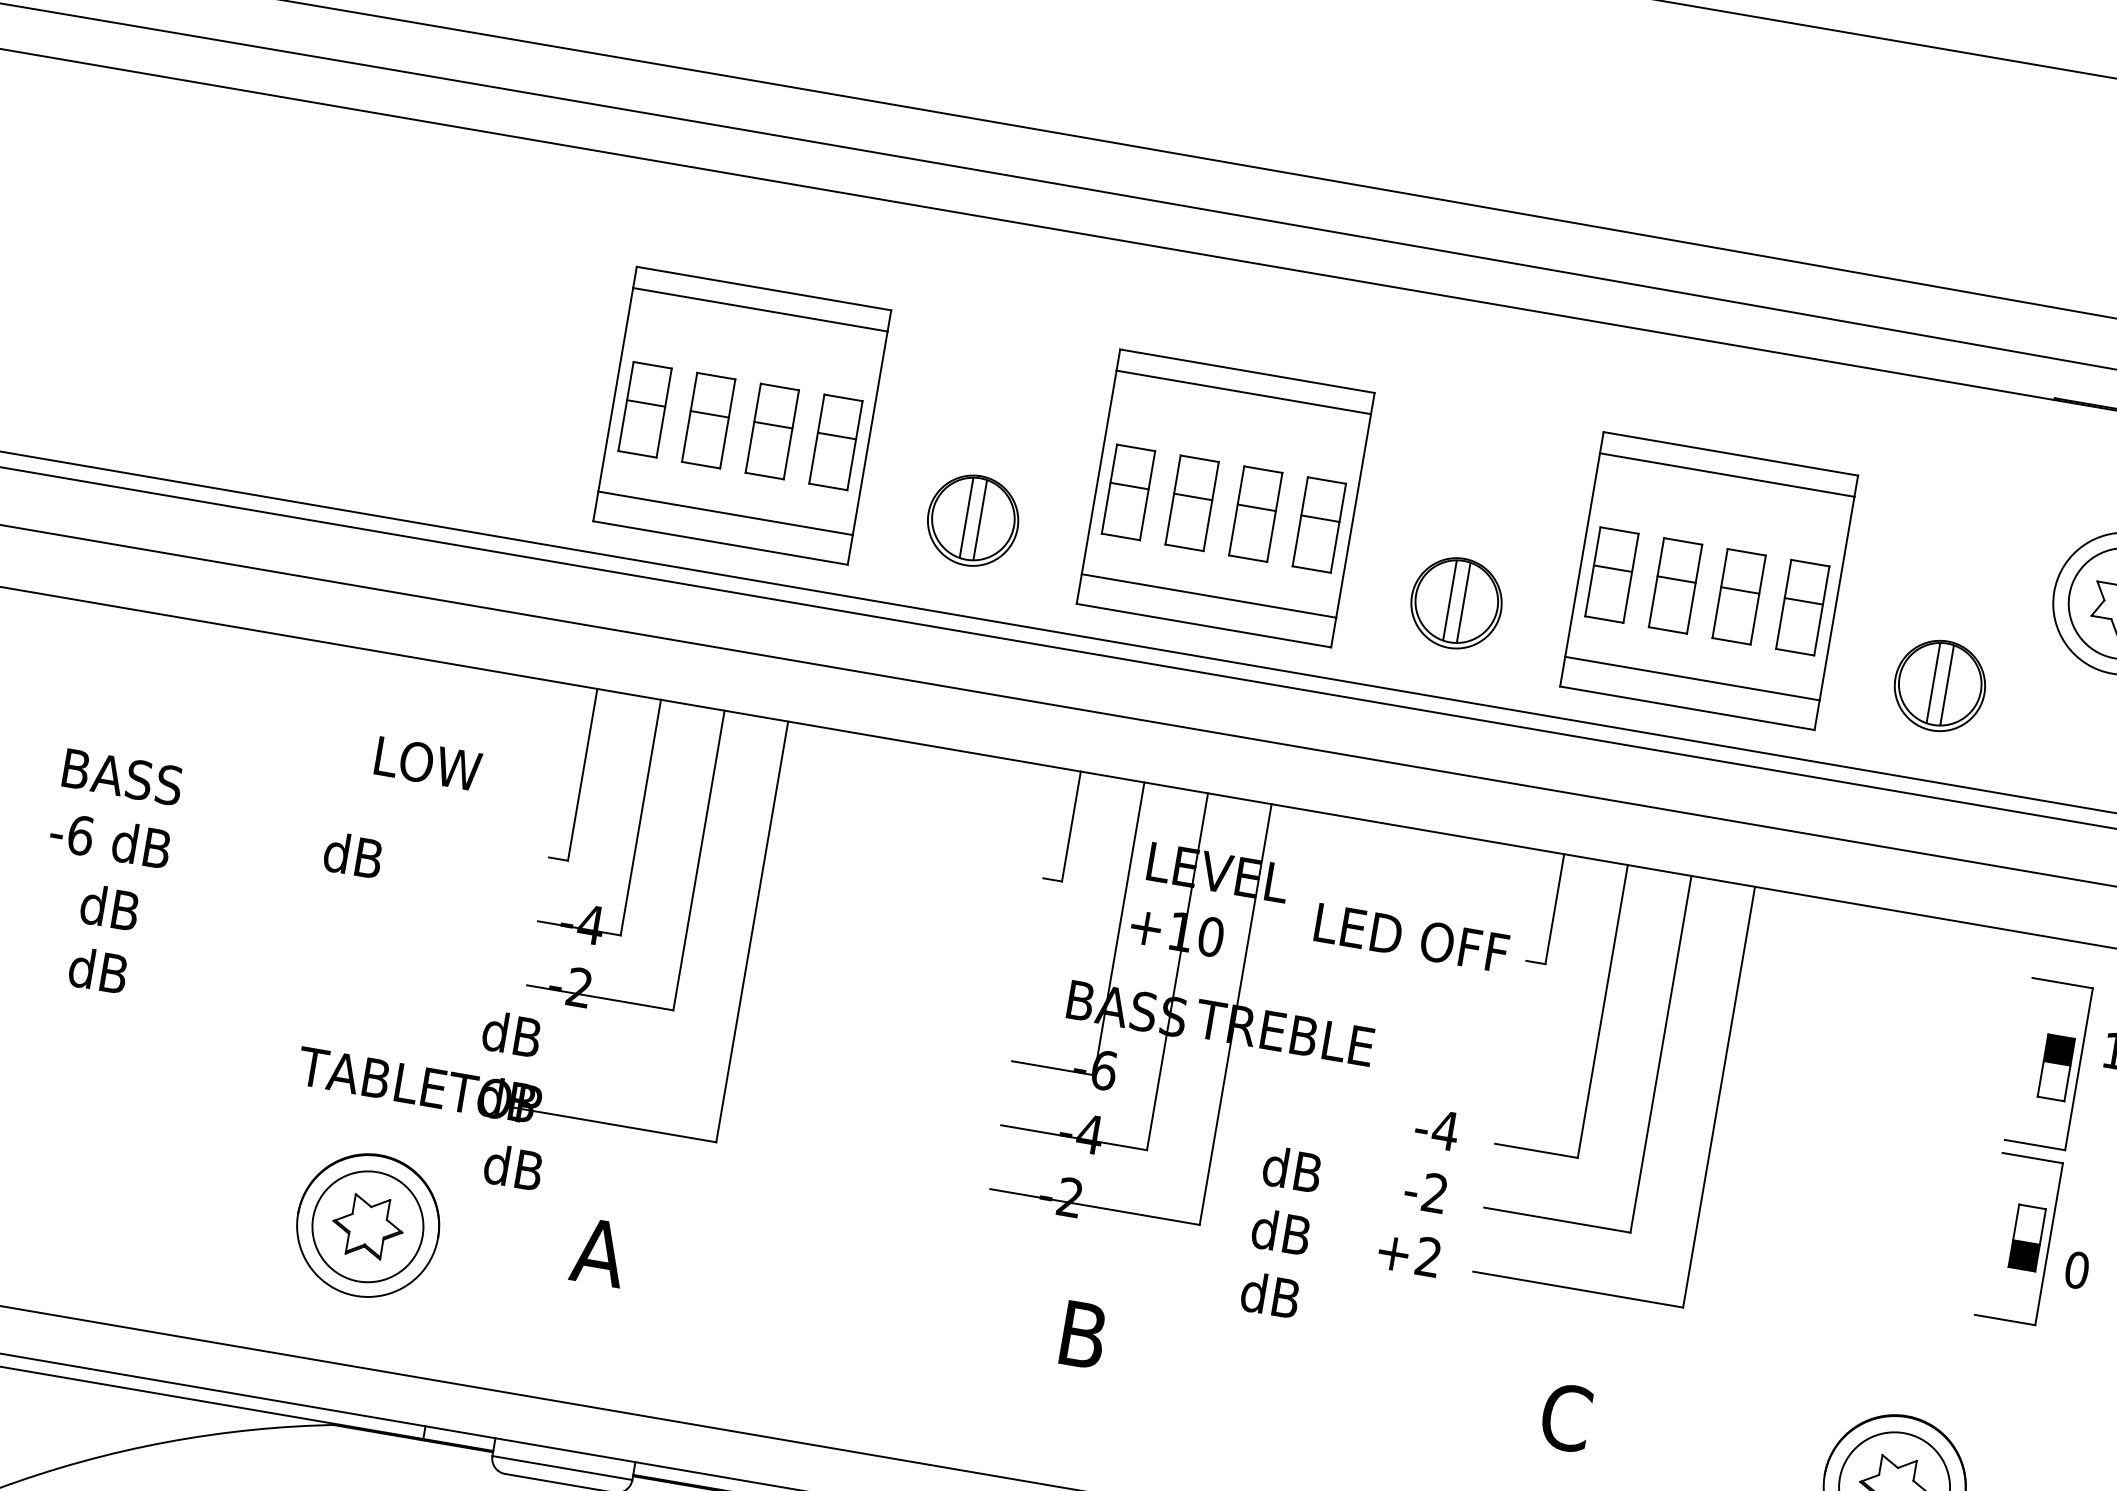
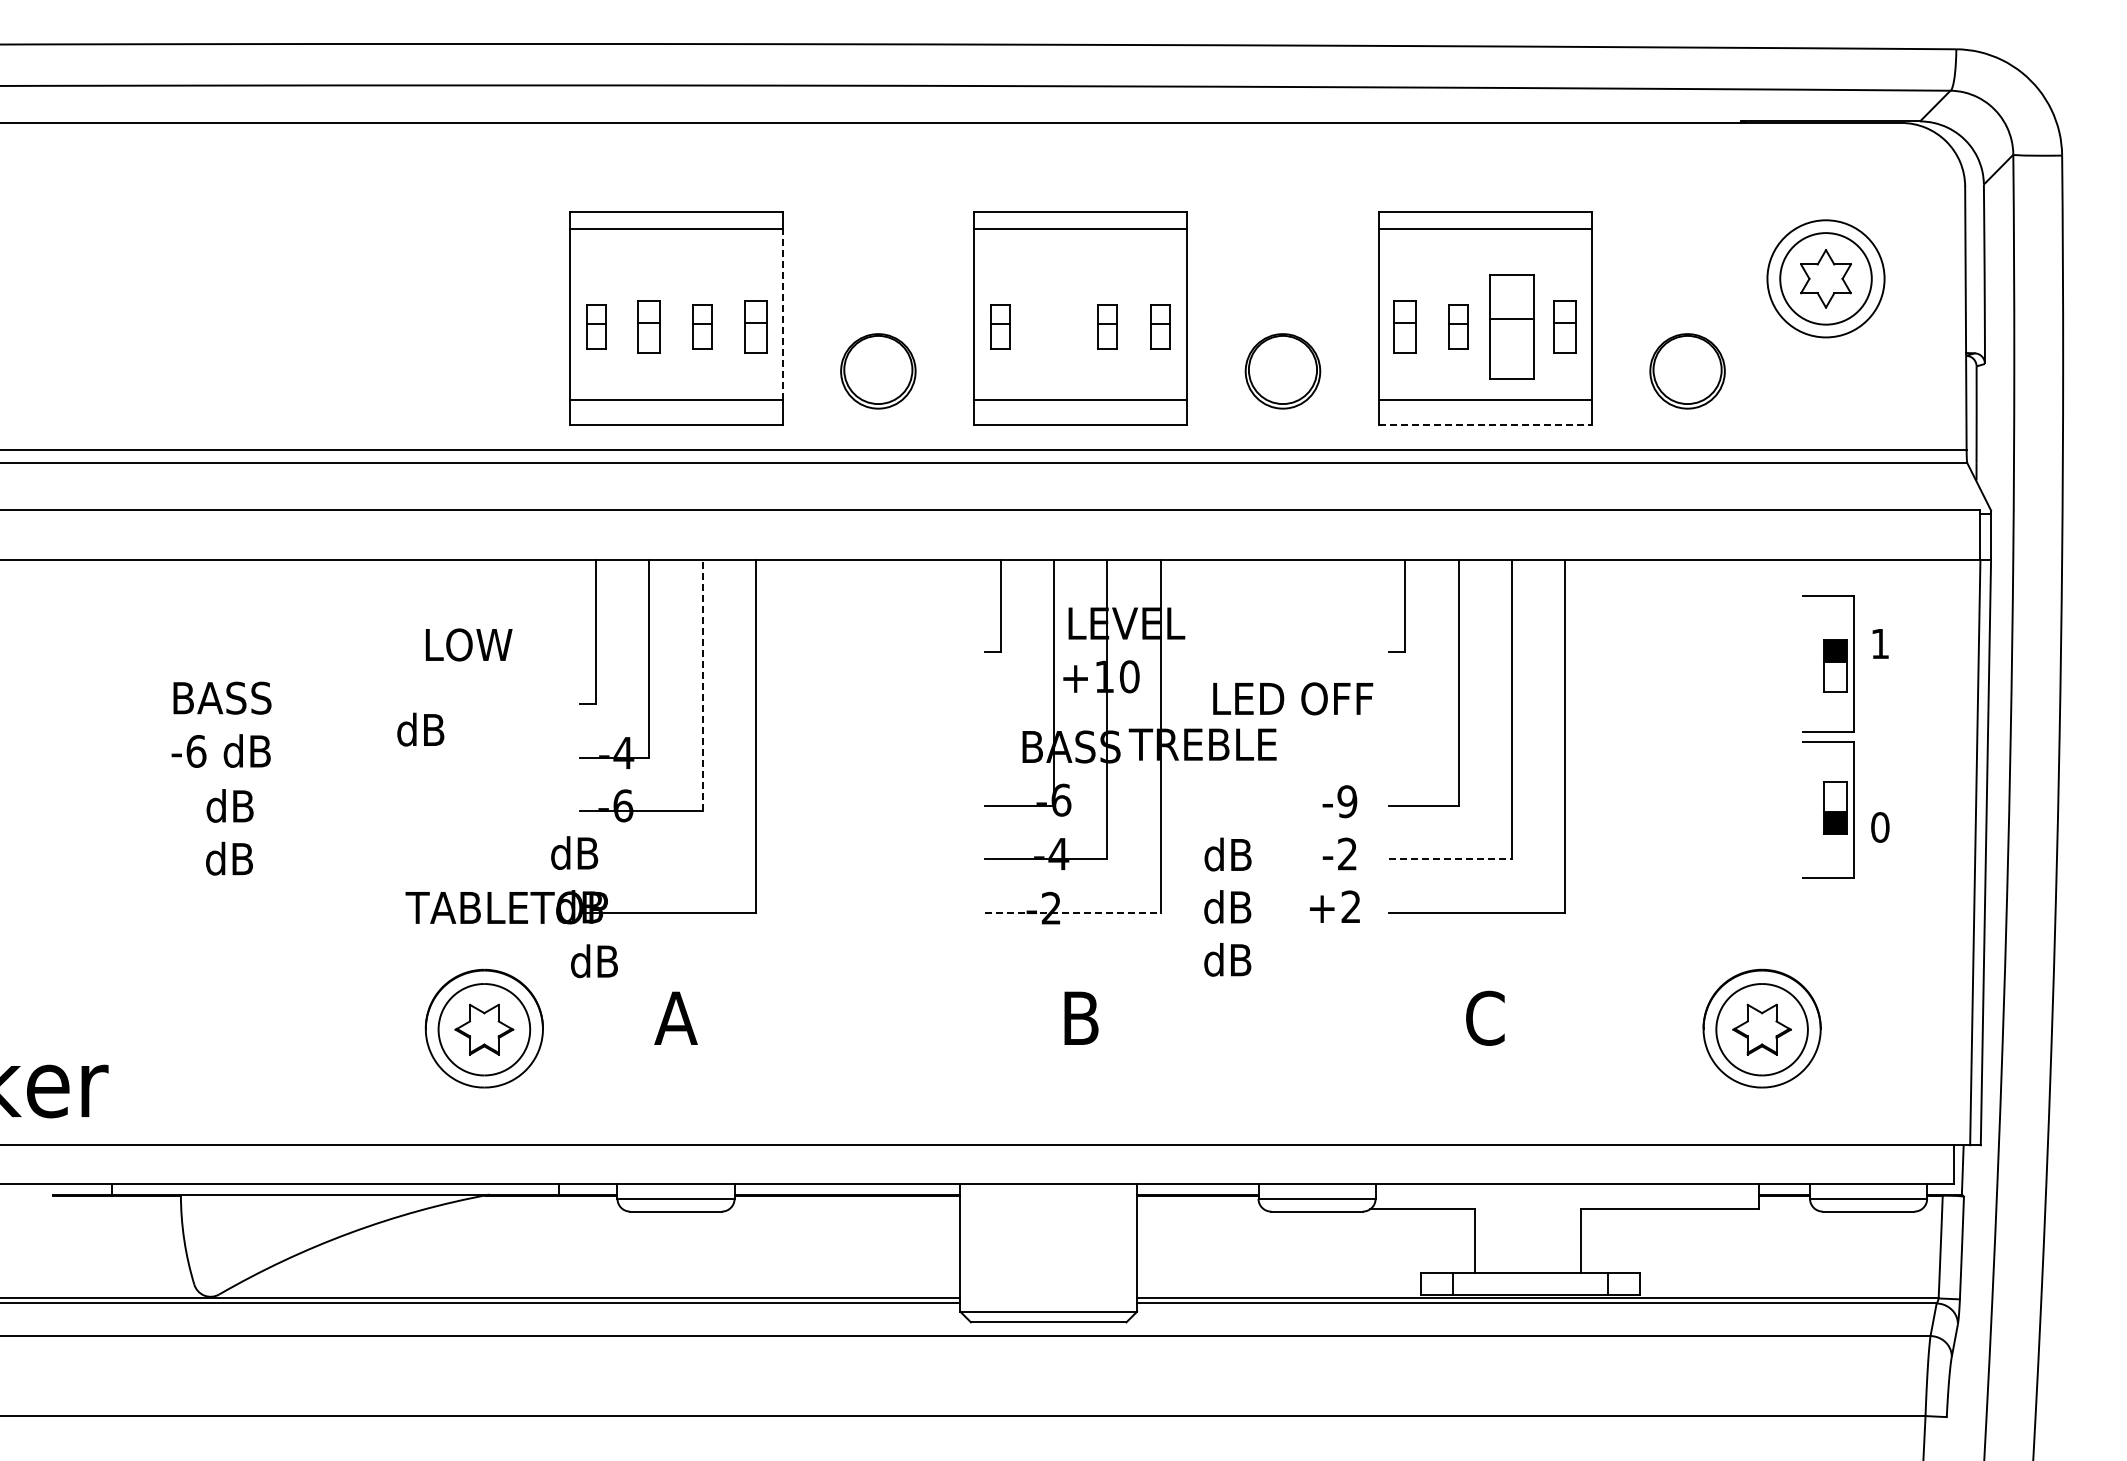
part: (644, 409) -> (595, 326), size x0.6
part: (707, 420) -> (648, 326), size x0.7
part: (772, 431) -> (702, 326), size x0.6
line: (870, 433) -> (782, 314), solid -> dashed
part: (835, 441) -> (755, 326), size x0.7
part: (1128, 492) -> (1000, 326), size x0.6
part: (1191, 502) -> (1053, 326), removed
part: (1254, 513) -> (1106, 326), size x0.6
line: (966, 517) -> (872, 369), removed
line: (980, 519) -> (884, 369), removed
part: (1319, 524) -> (1160, 326), size x0.6
part: (1610, 574) -> (1404, 326), size x0.7
part: (1675, 585) -> (1458, 326), size x0.6
part: (1738, 596) -> (1511, 326), size x1.4
line: (1450, 599) -> (1277, 369), removed
line: (1463, 602) -> (1288, 369), removed
part: (1802, 607) -> (1564, 326), size x0.7
line: (1933, 682) -> (1681, 369), removed
line: (1947, 684) -> (1693, 369), removed
line: (1687, 708) -> (1485, 424), solid -> dashed
line: (698, 860) -> (702, 685), solid -> dashed
text: (1412, 937) -> (1293, 698), moved
text: (579, 987) -> (623, 805), -2 -> -6
text: (1444, 1130) -> (1346, 801), -4 -> -9
line: (1094, 1206) -> (1072, 912), solid -> dashed
line: (1558, 1219) -> (1451, 858), solid -> dashed

